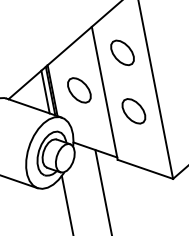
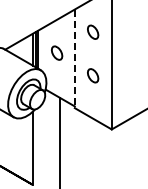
part: (121, 51) -> (92, 31), size x0.7
part: (78, 89) -> (56, 52), size x0.7
line: (104, 94) -> (74, 59), solid -> dashed
part: (132, 111) -> (92, 75), size x0.7

